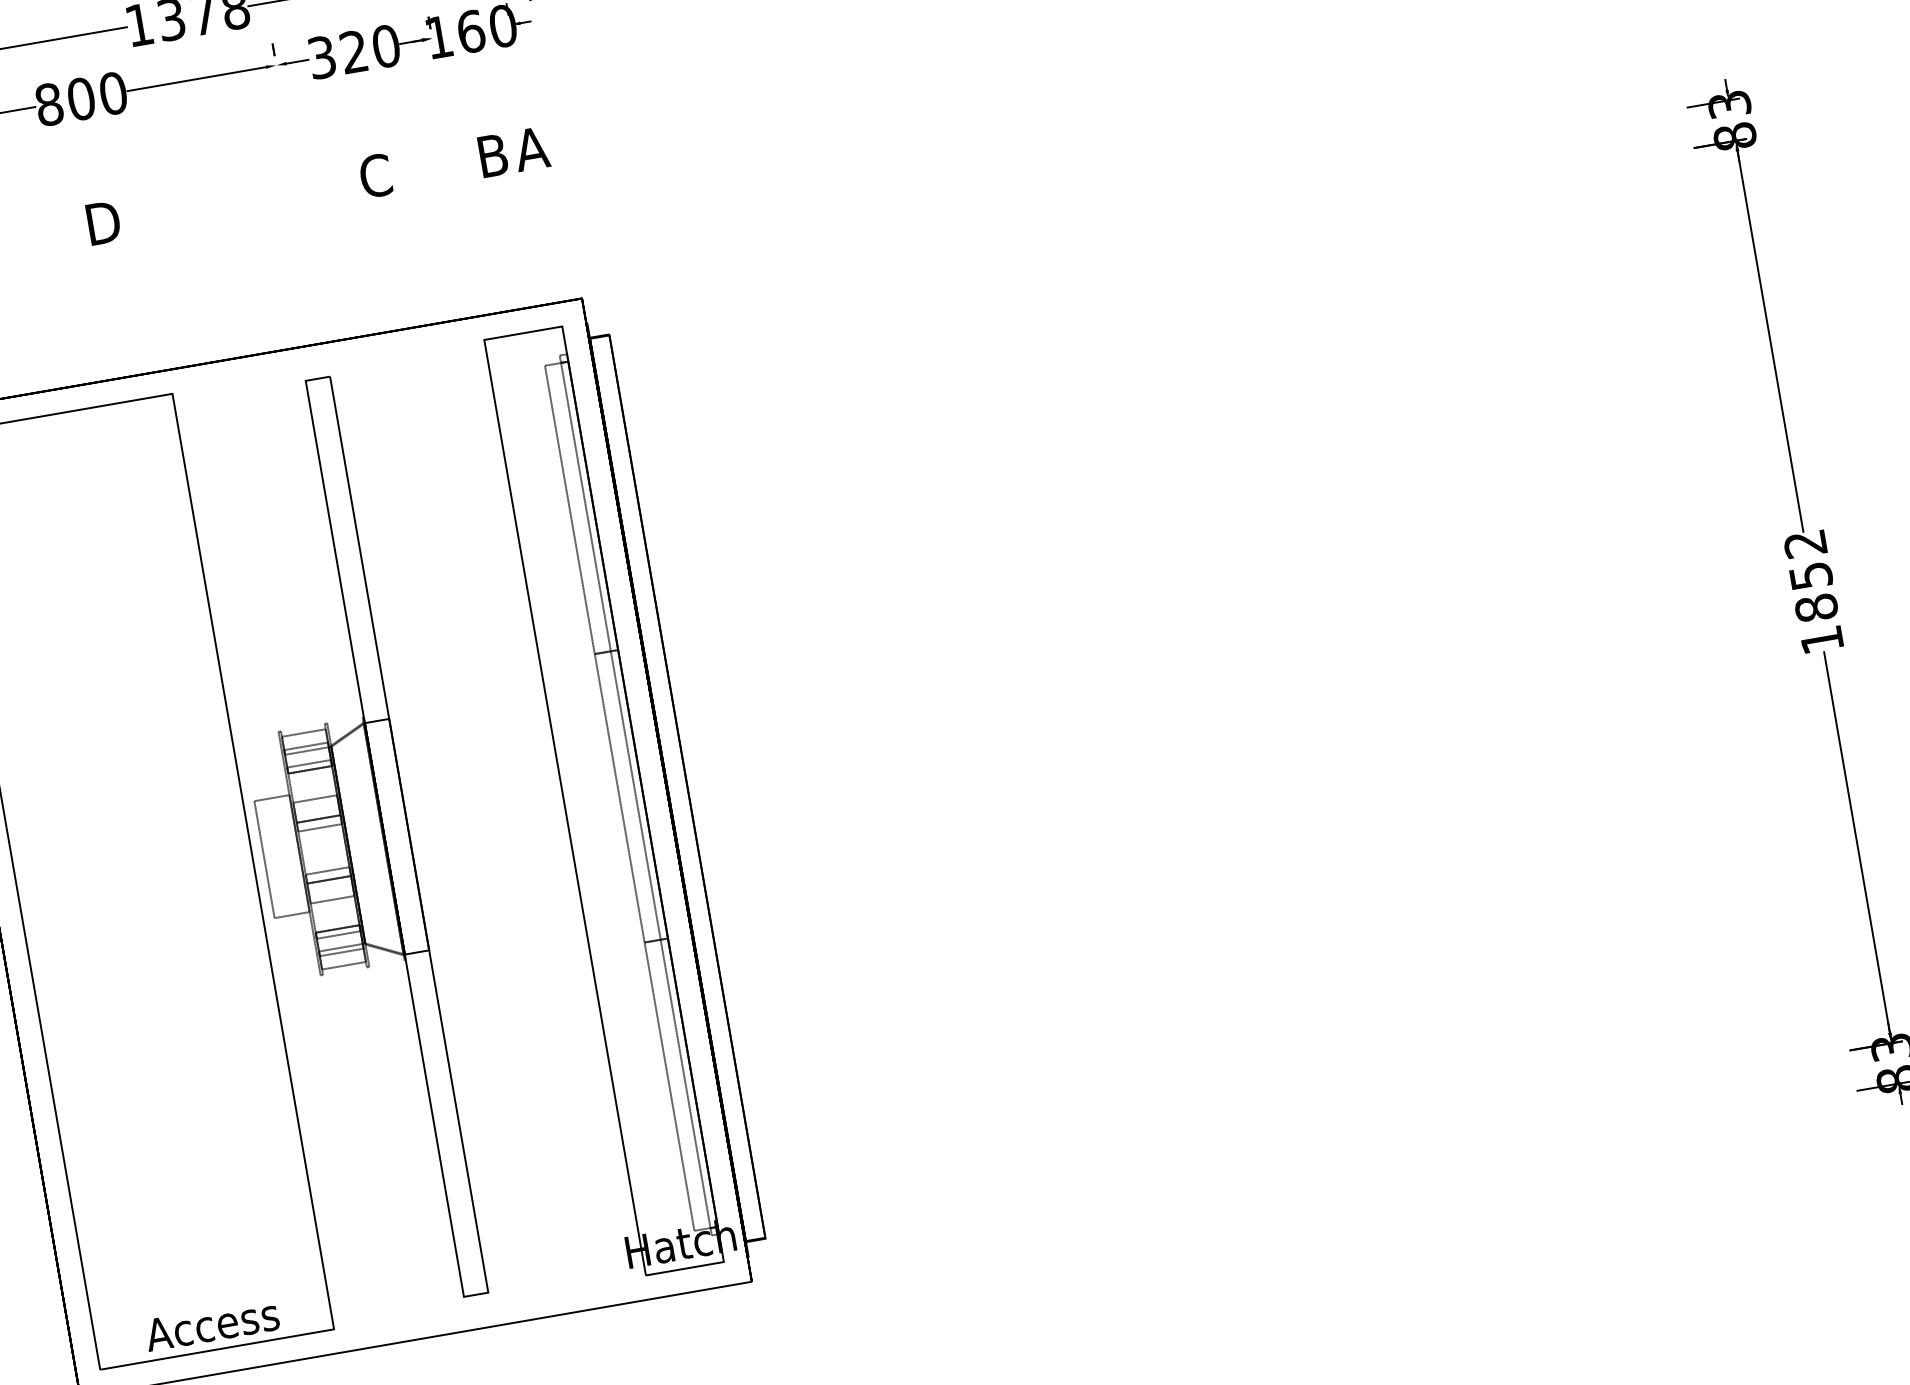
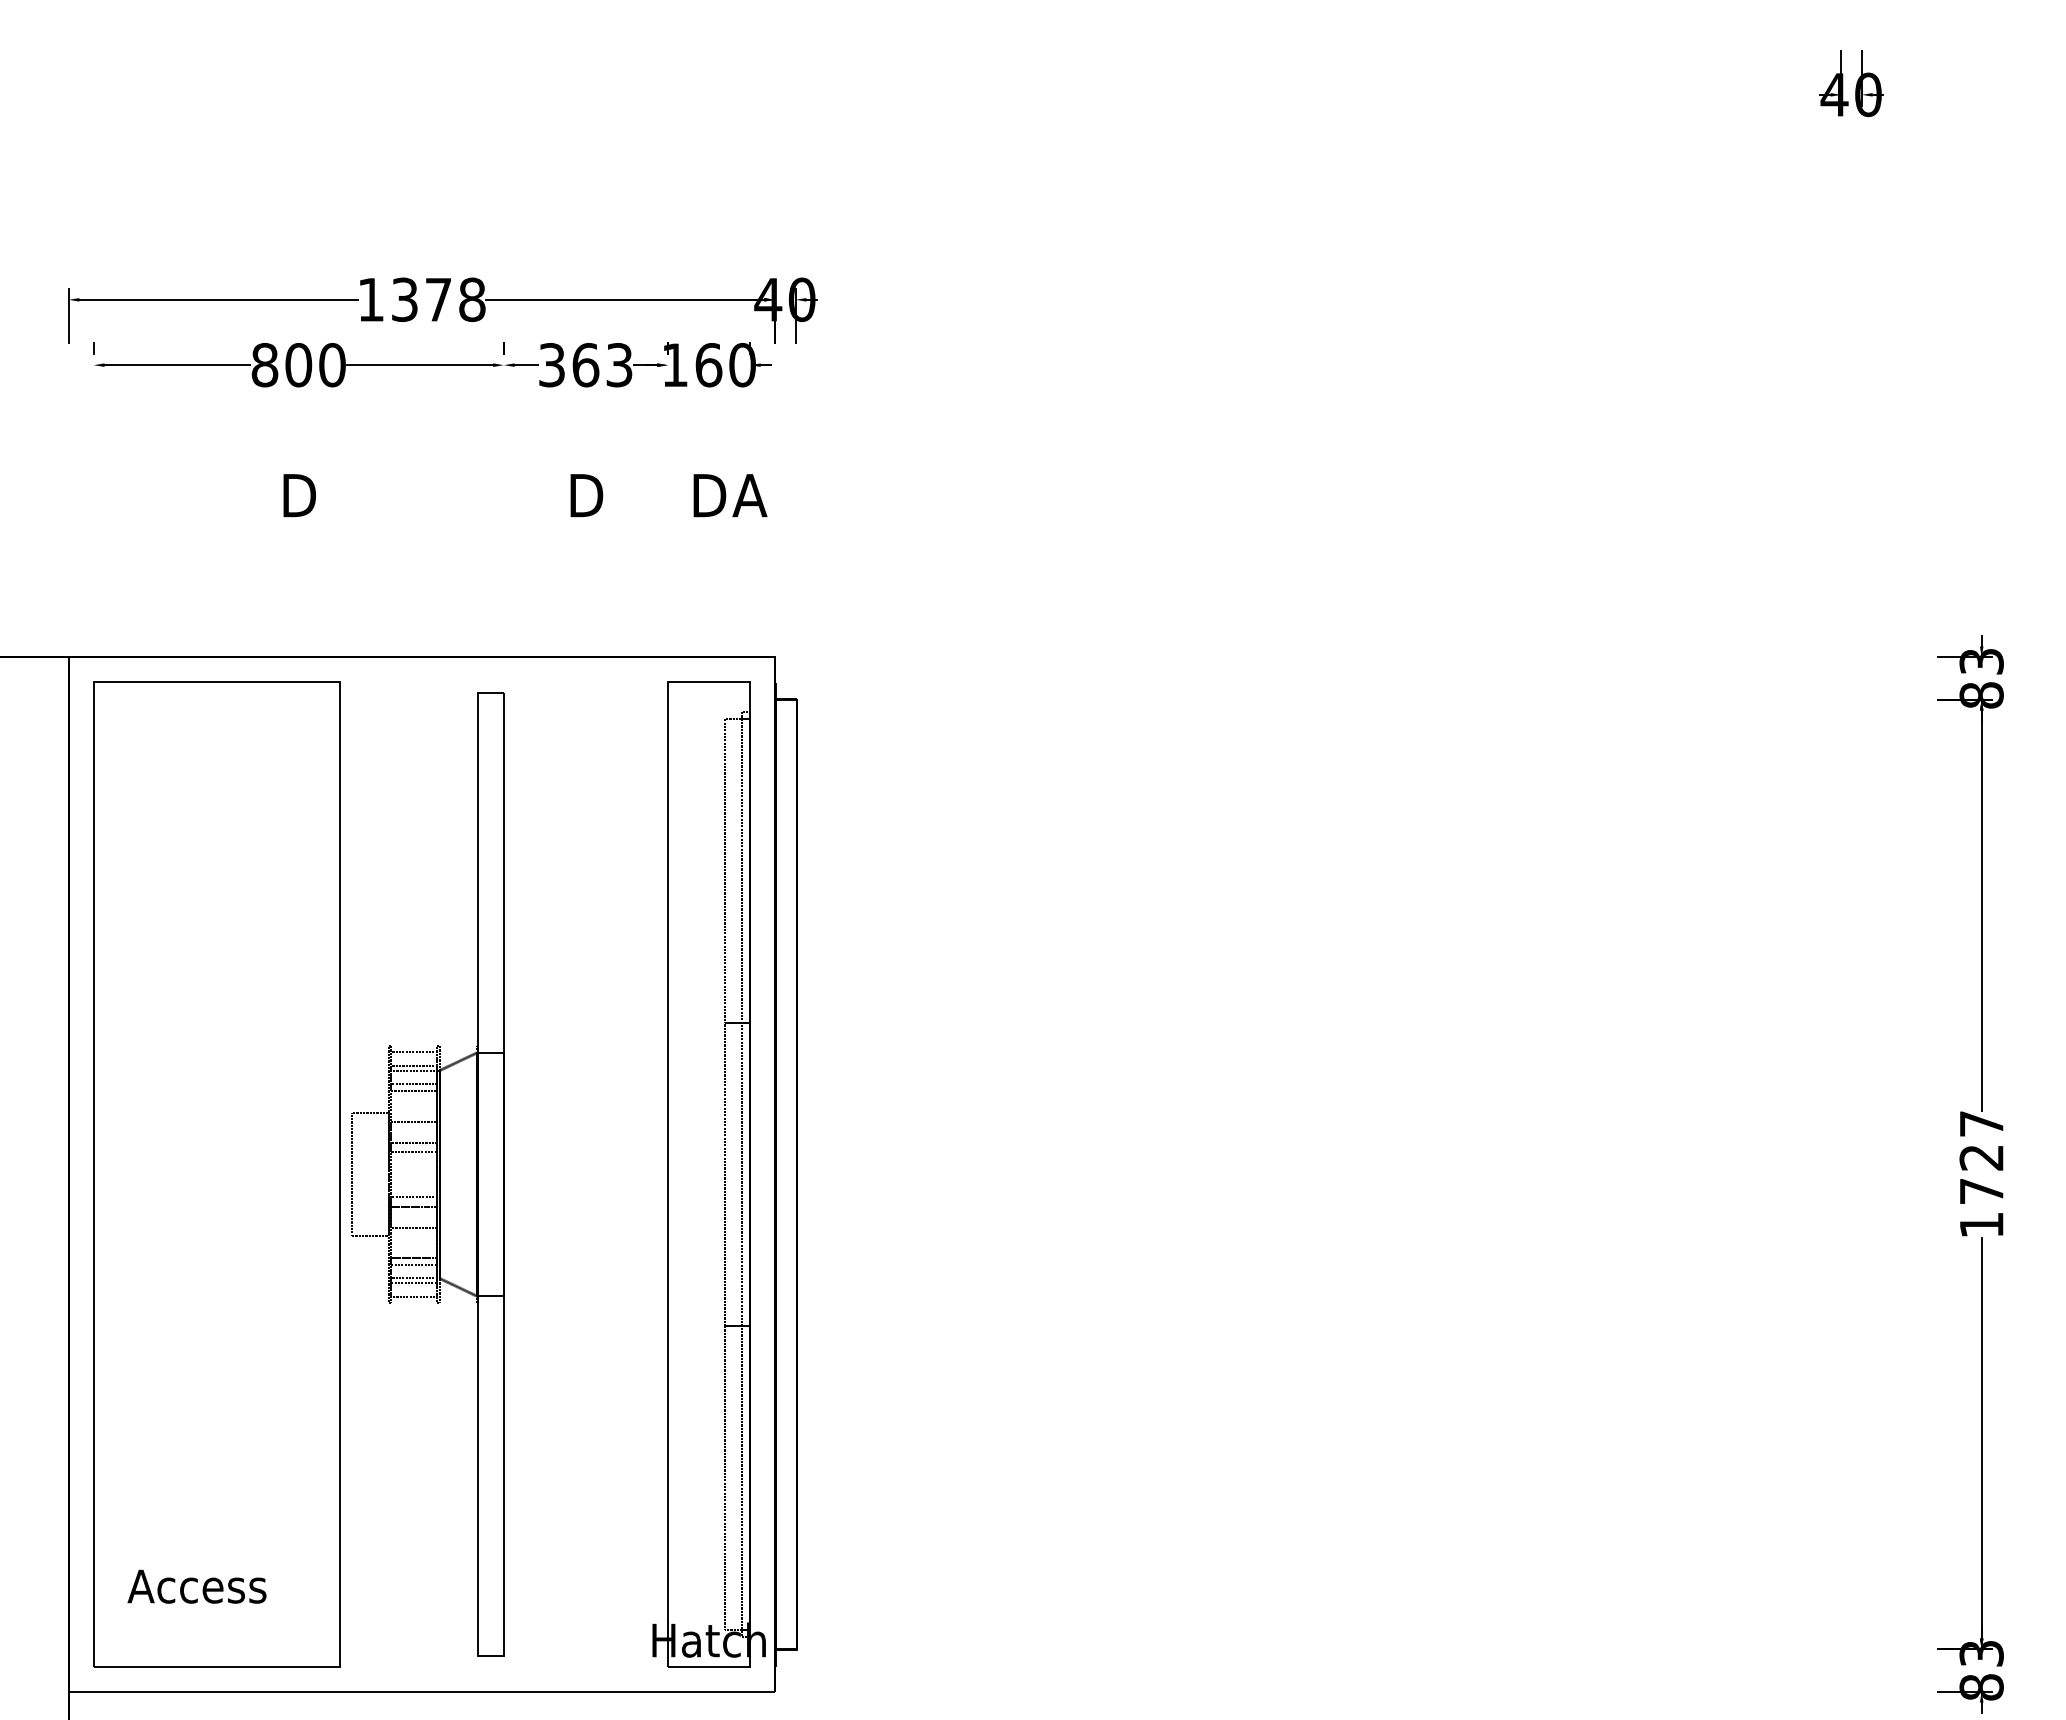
text: (370, 49) -> (602, 365), 320 -> 363
text: (493, 155) -> (709, 495), B -> D
text: (376, 175) -> (586, 495), C -> D
text: (1810, 575) -> (1981, 1157), 1852 -> 1727
text: (211, 1324) -> (196, 1586), moved

